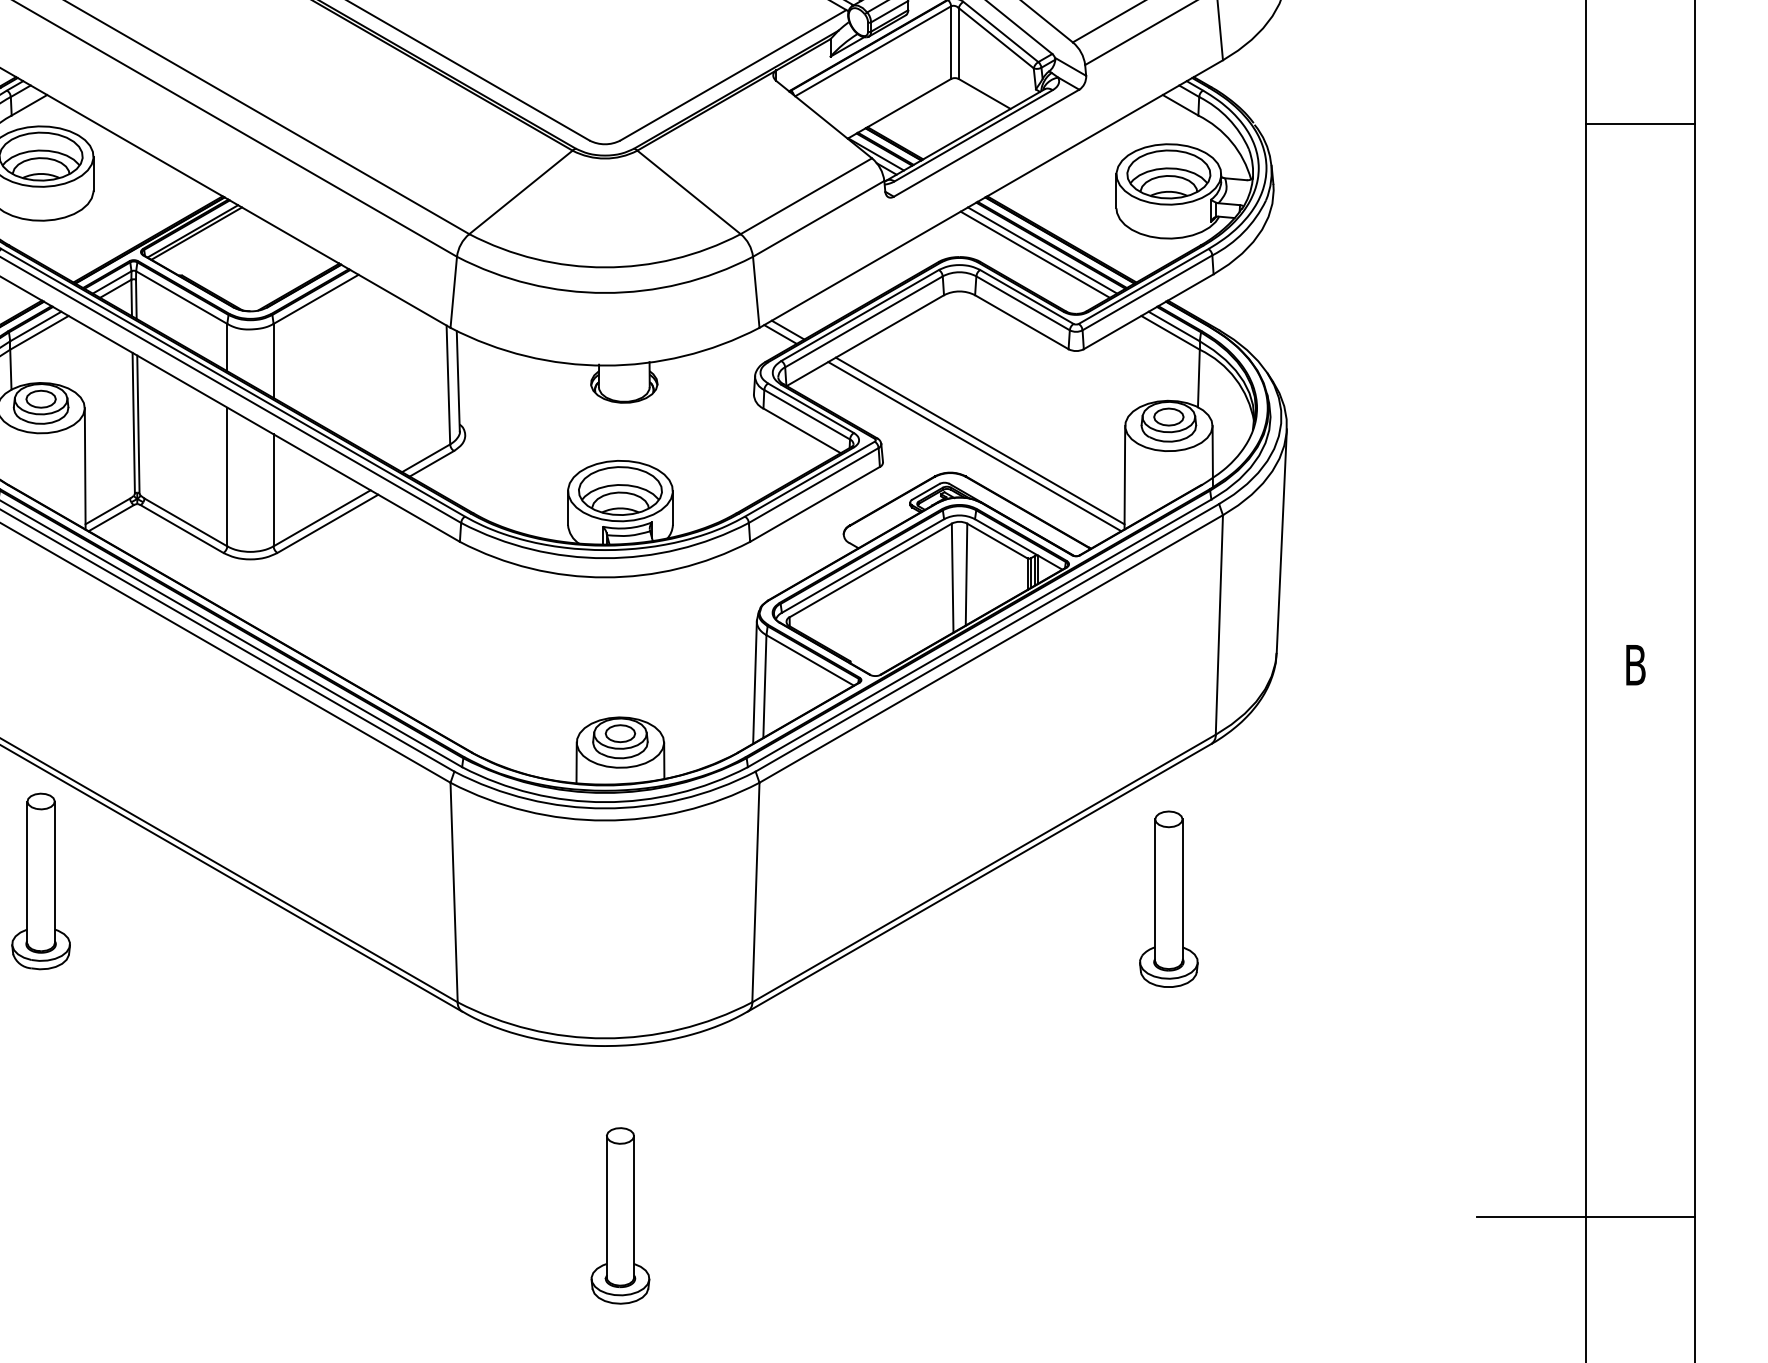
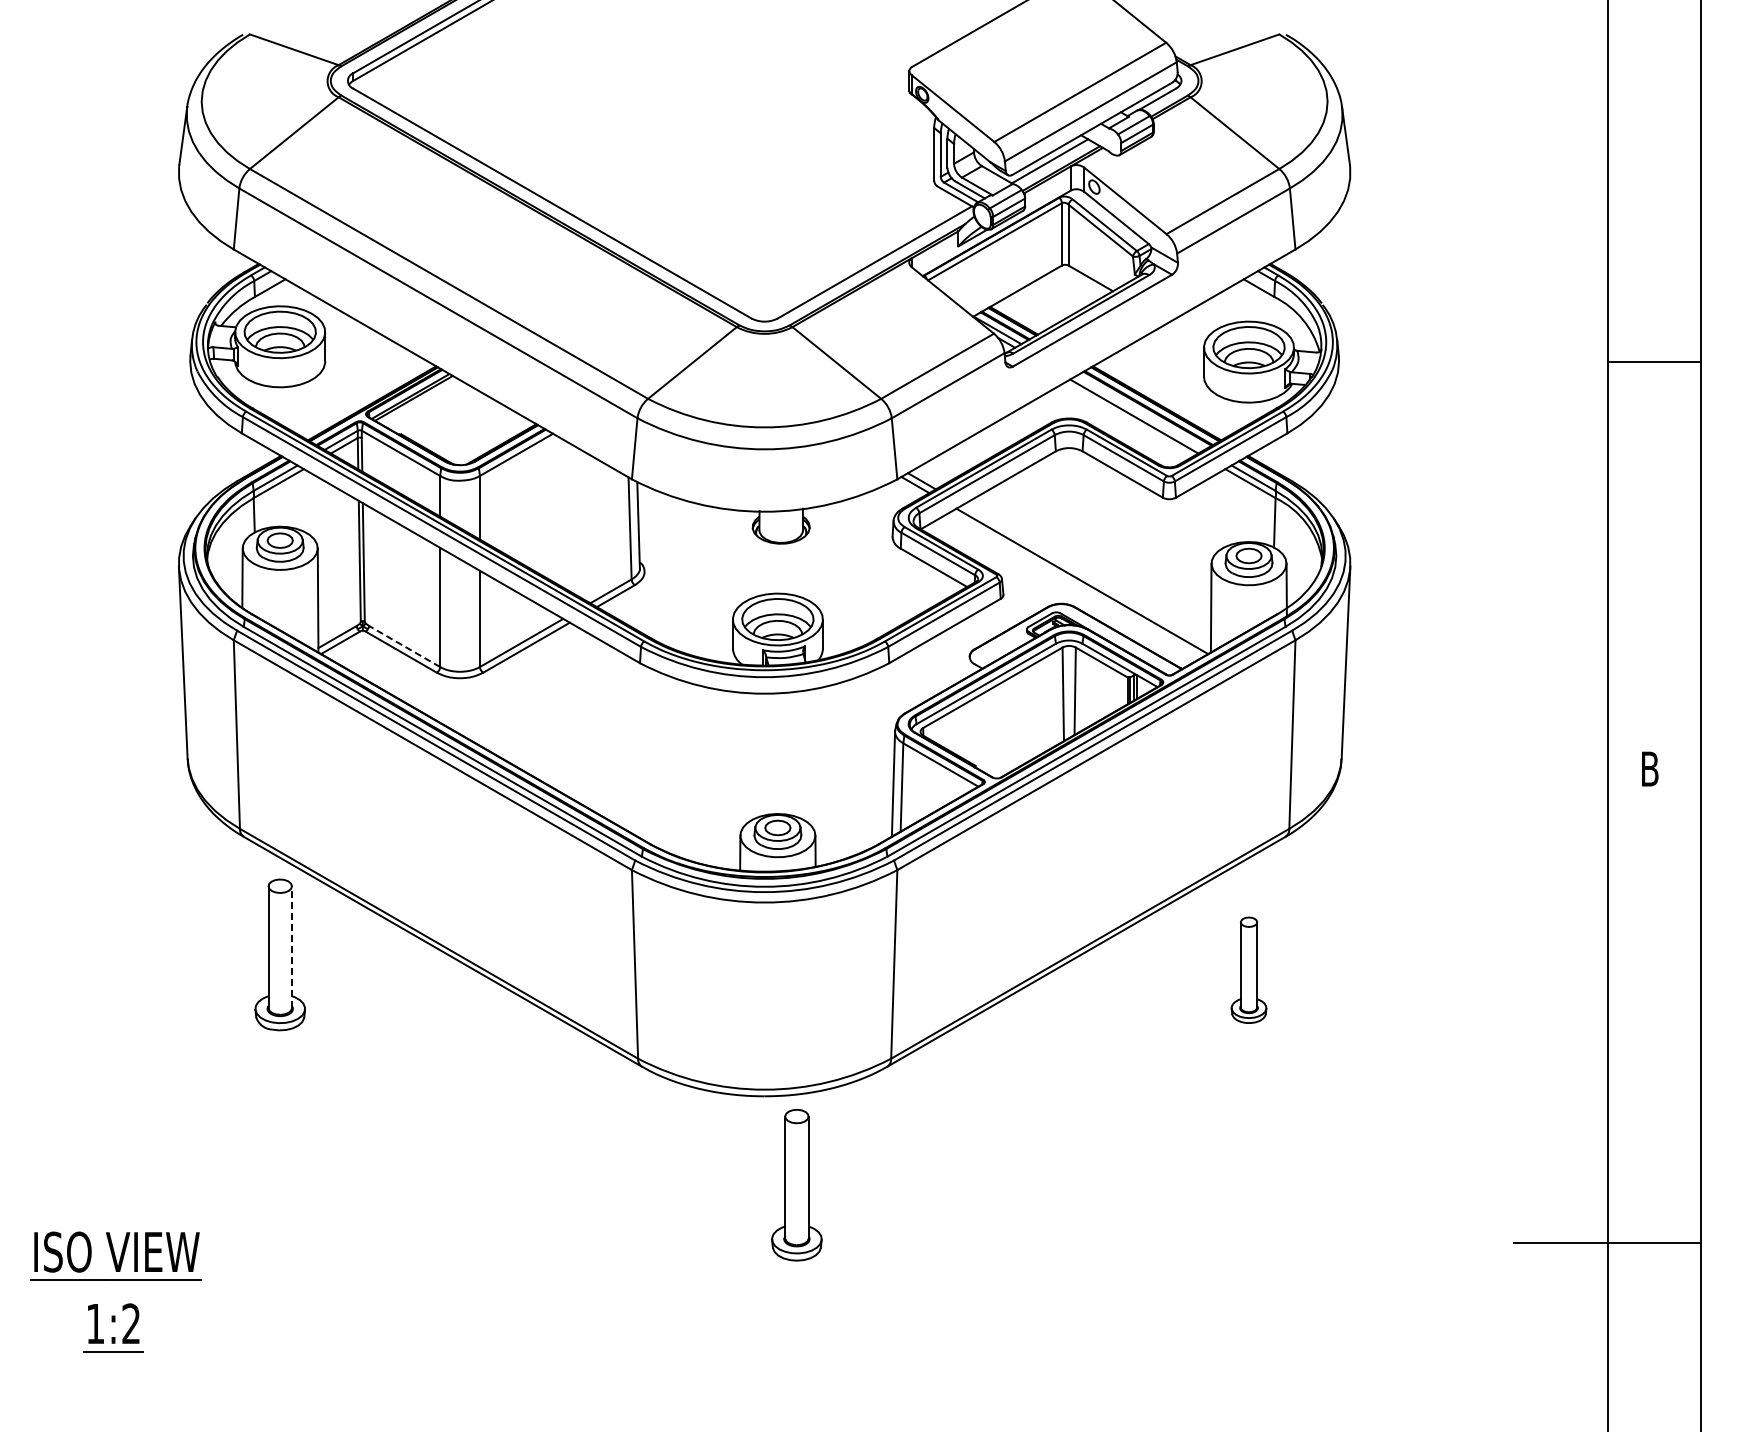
line: (1640, 124) -> (1654, 362), moved
line: (1042, 250) -> (1140, 412), removed
line: (979, 440) -> (1086, 576), removed
line: (185, 522) -> (404, 646), solid -> dashed
line: (54, 872) -> (291, 947), solid -> dashed
part: (1168, 899) -> (1248, 970), size x0.7
part: (619, 1215) -> (796, 1184), moved

